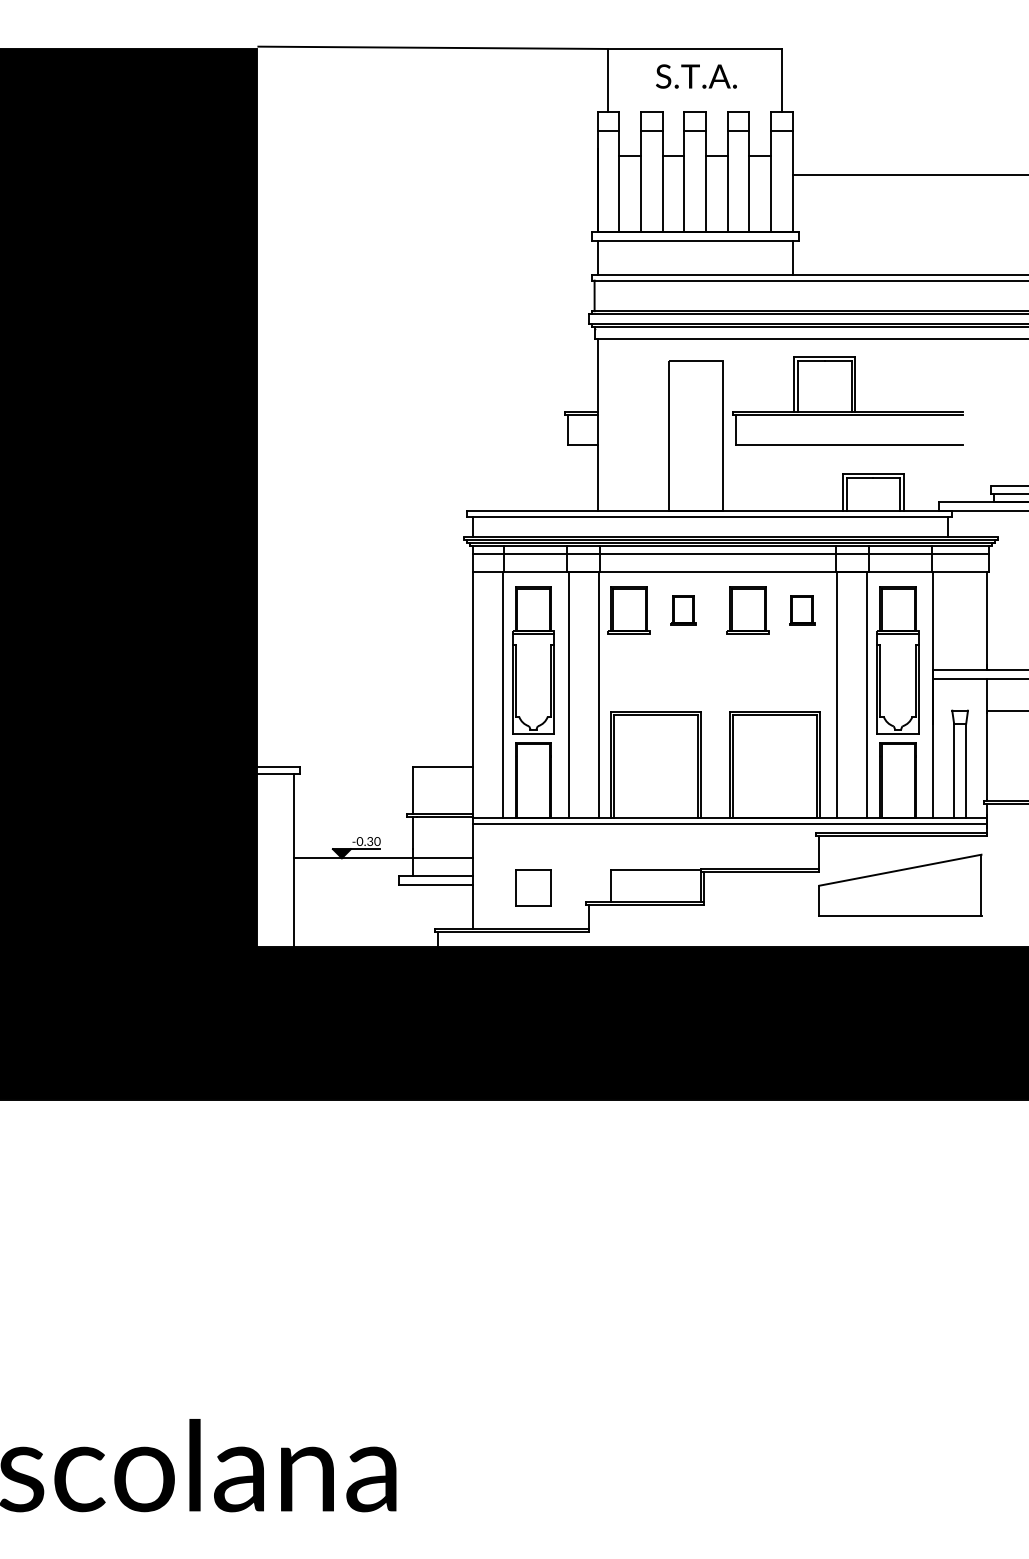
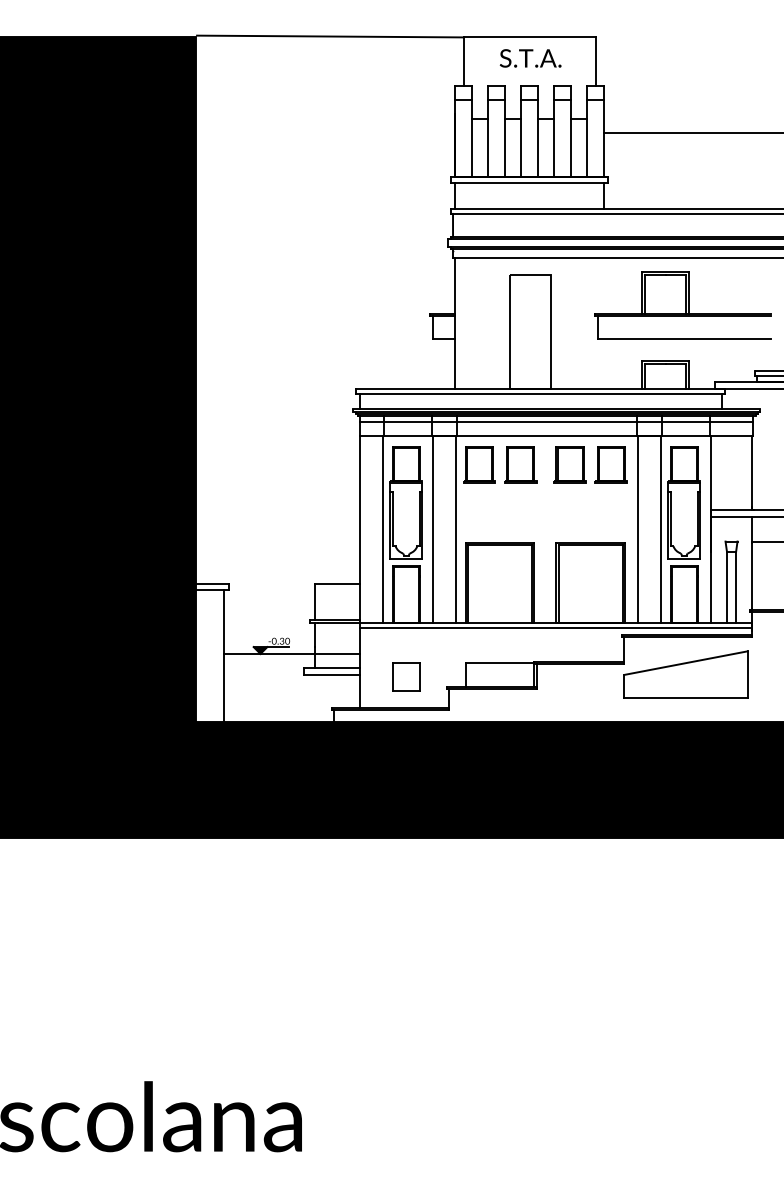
part: (847, 400) -> (682, 305), moved
part: (683, 609) -> (520, 464), size x1.67
part: (801, 609) -> (610, 464), size x1.67

